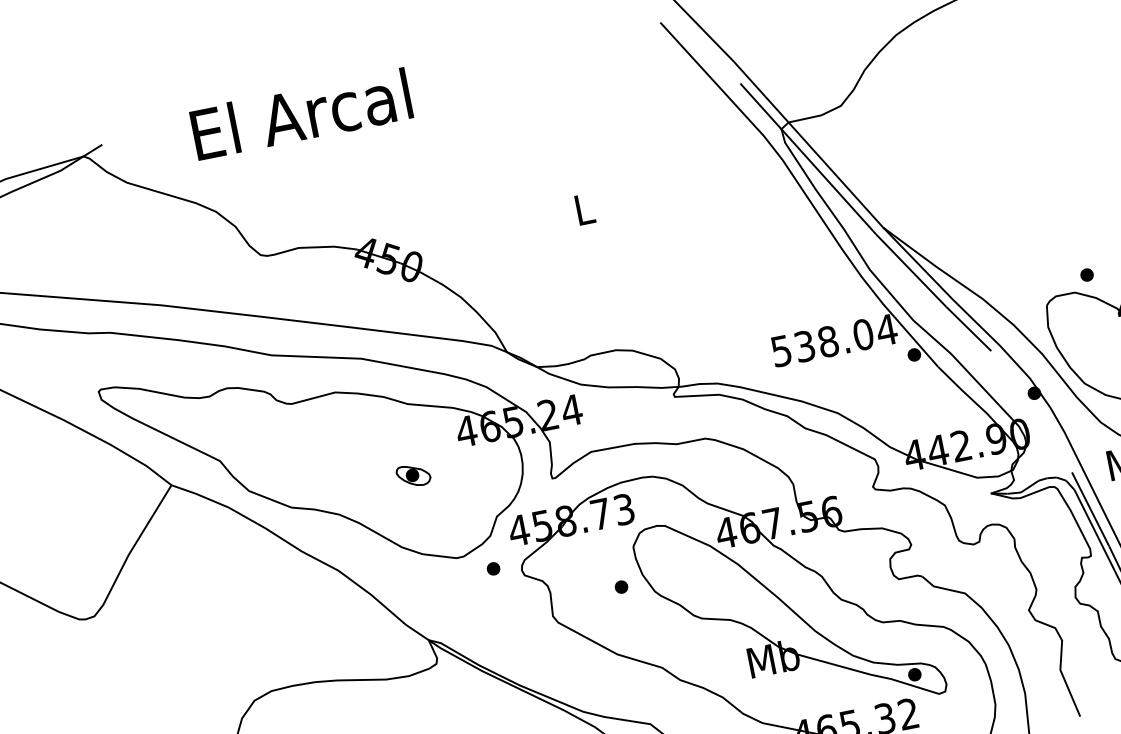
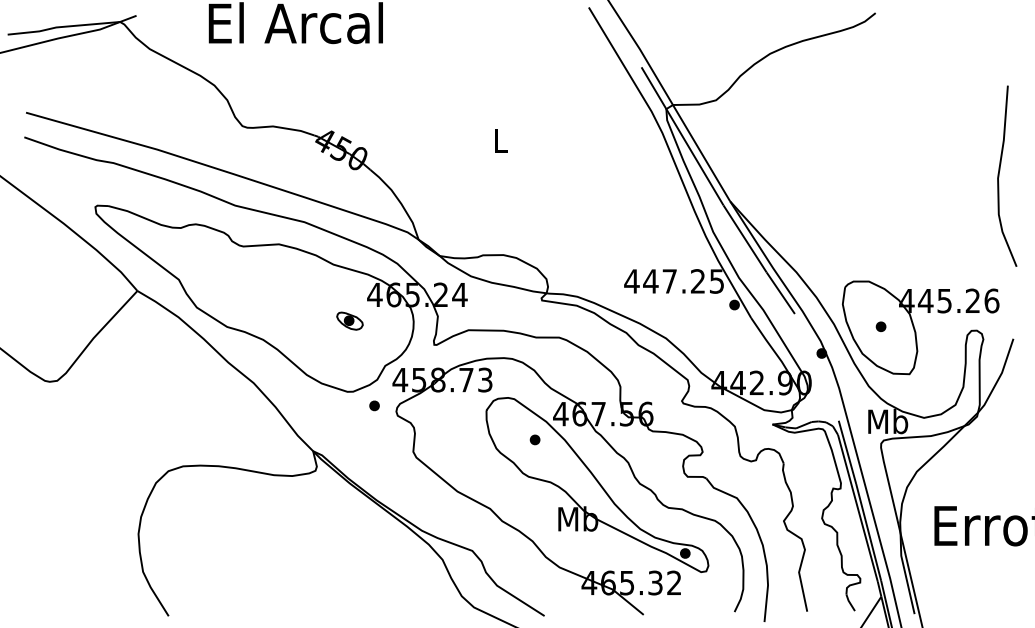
part: (1086, 274) -> (880, 326), moved
text: (834, 340) -> (674, 281), 538.04 -> 447.25
part: (412, 475) -> (349, 320), moved
part: (620, 586) -> (534, 439), moved

